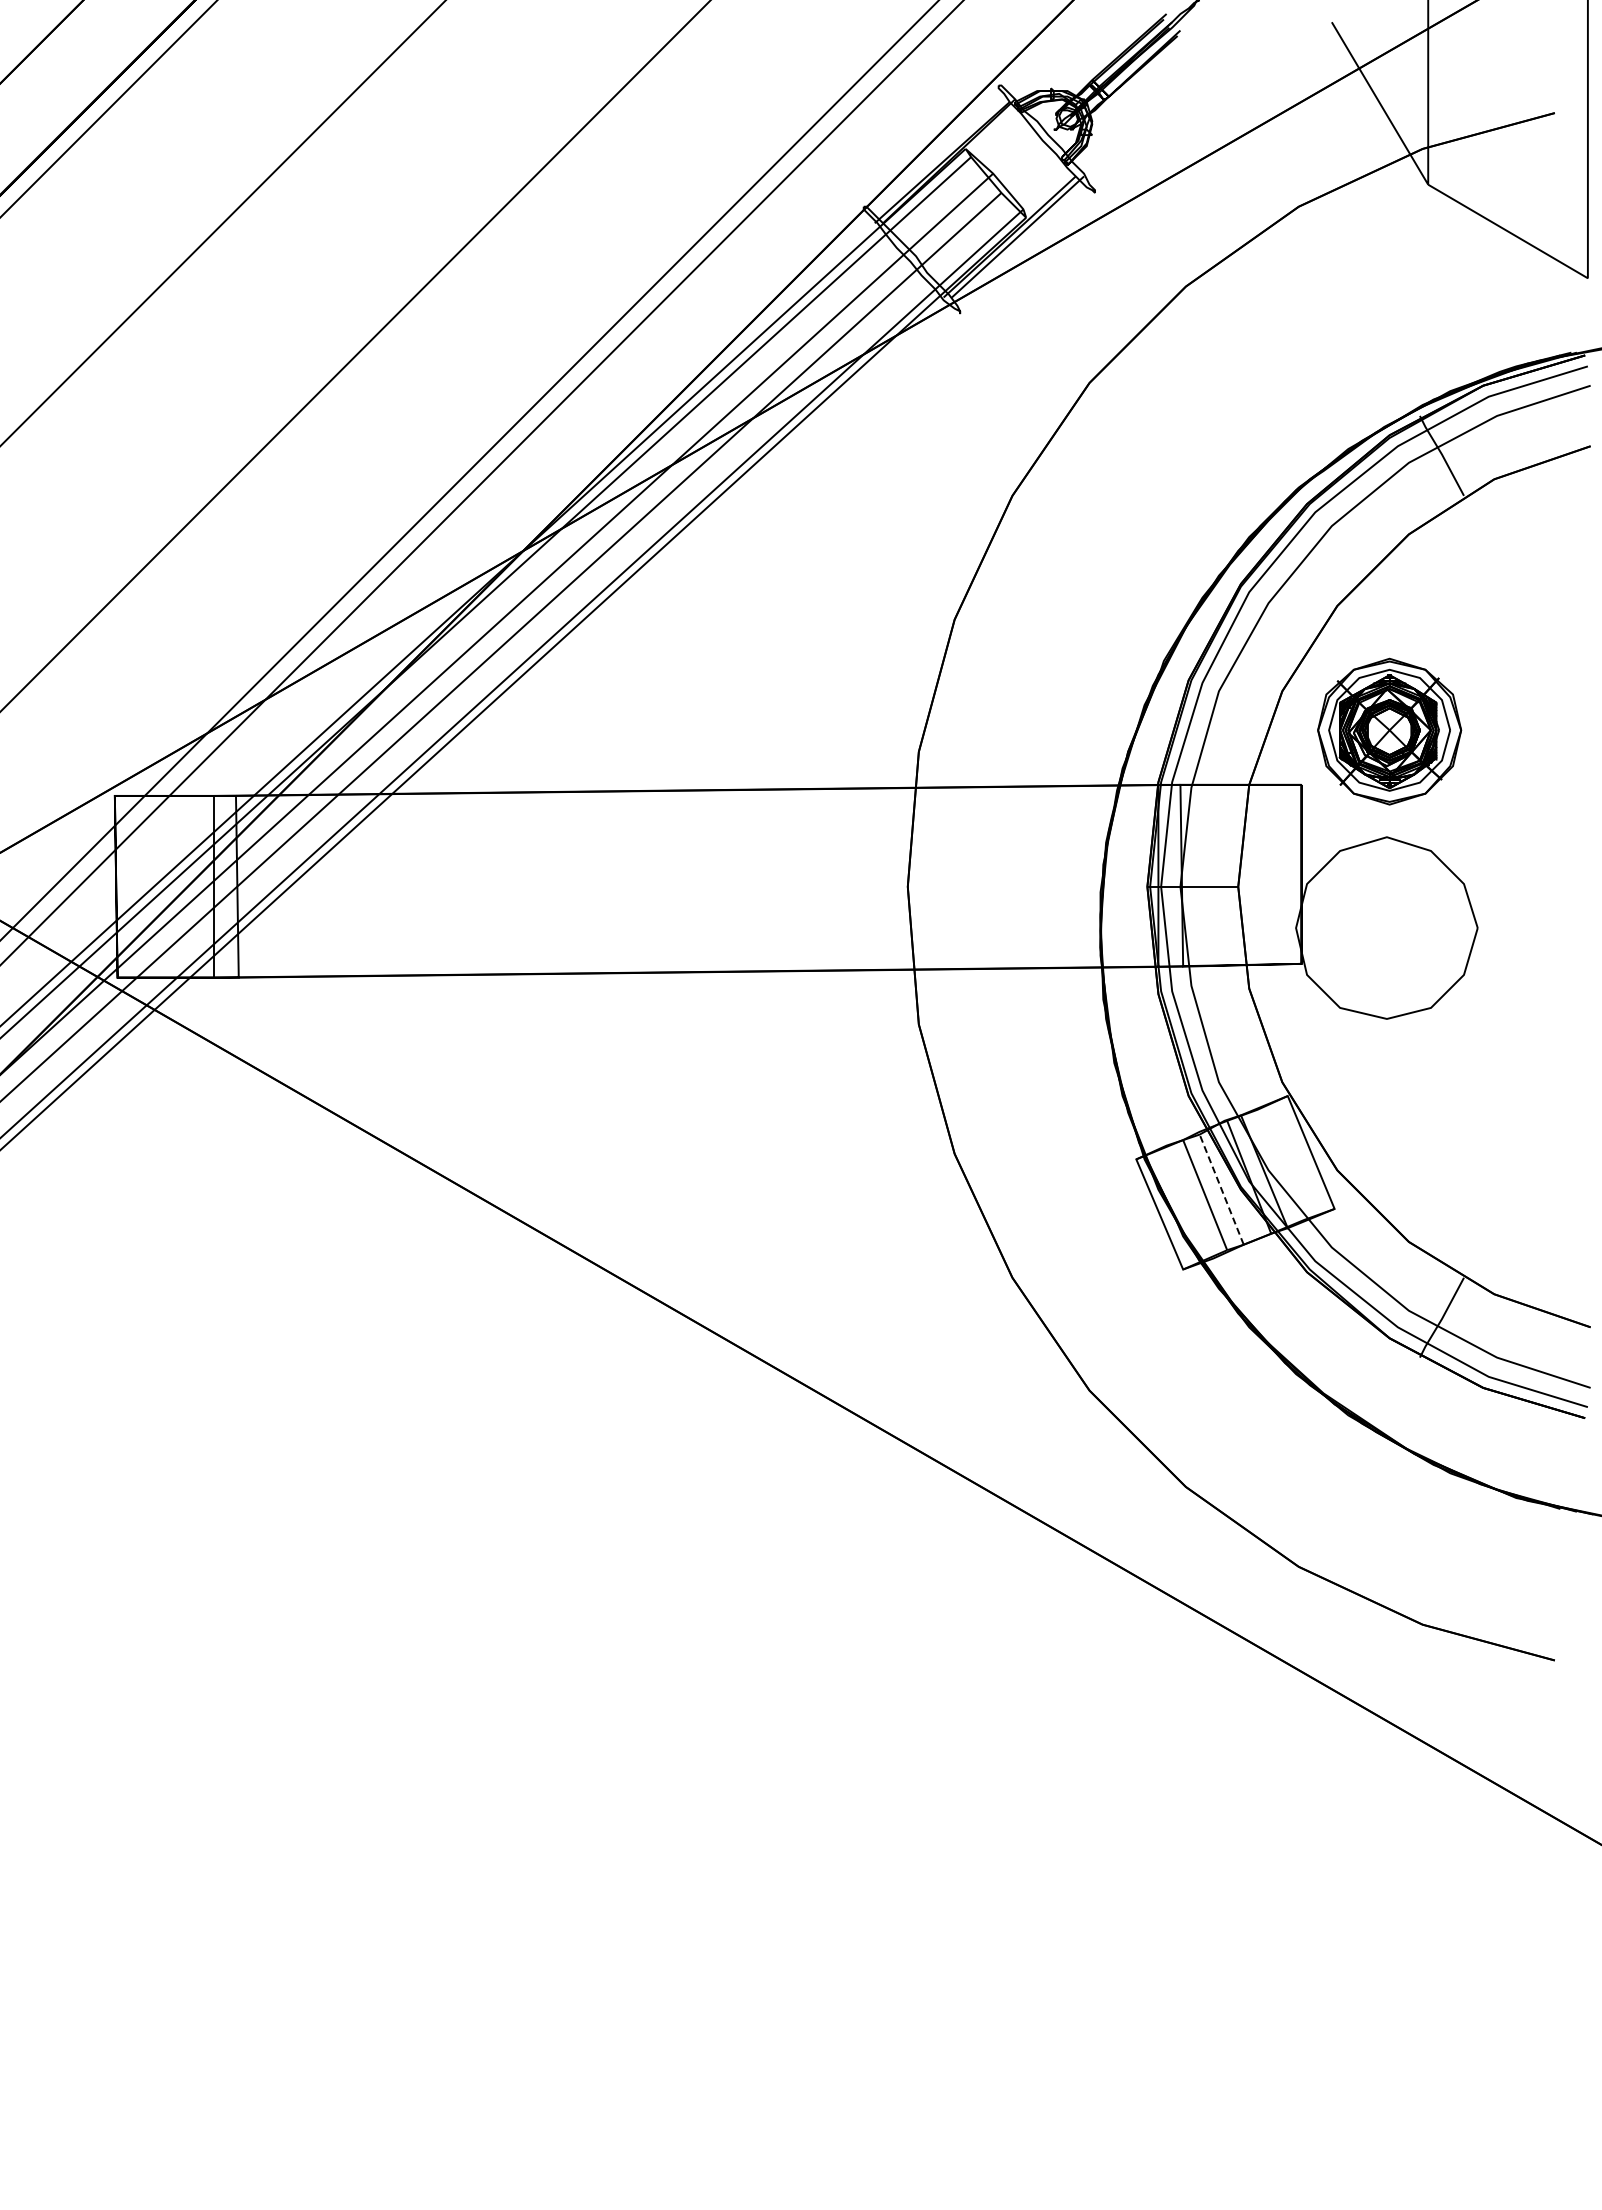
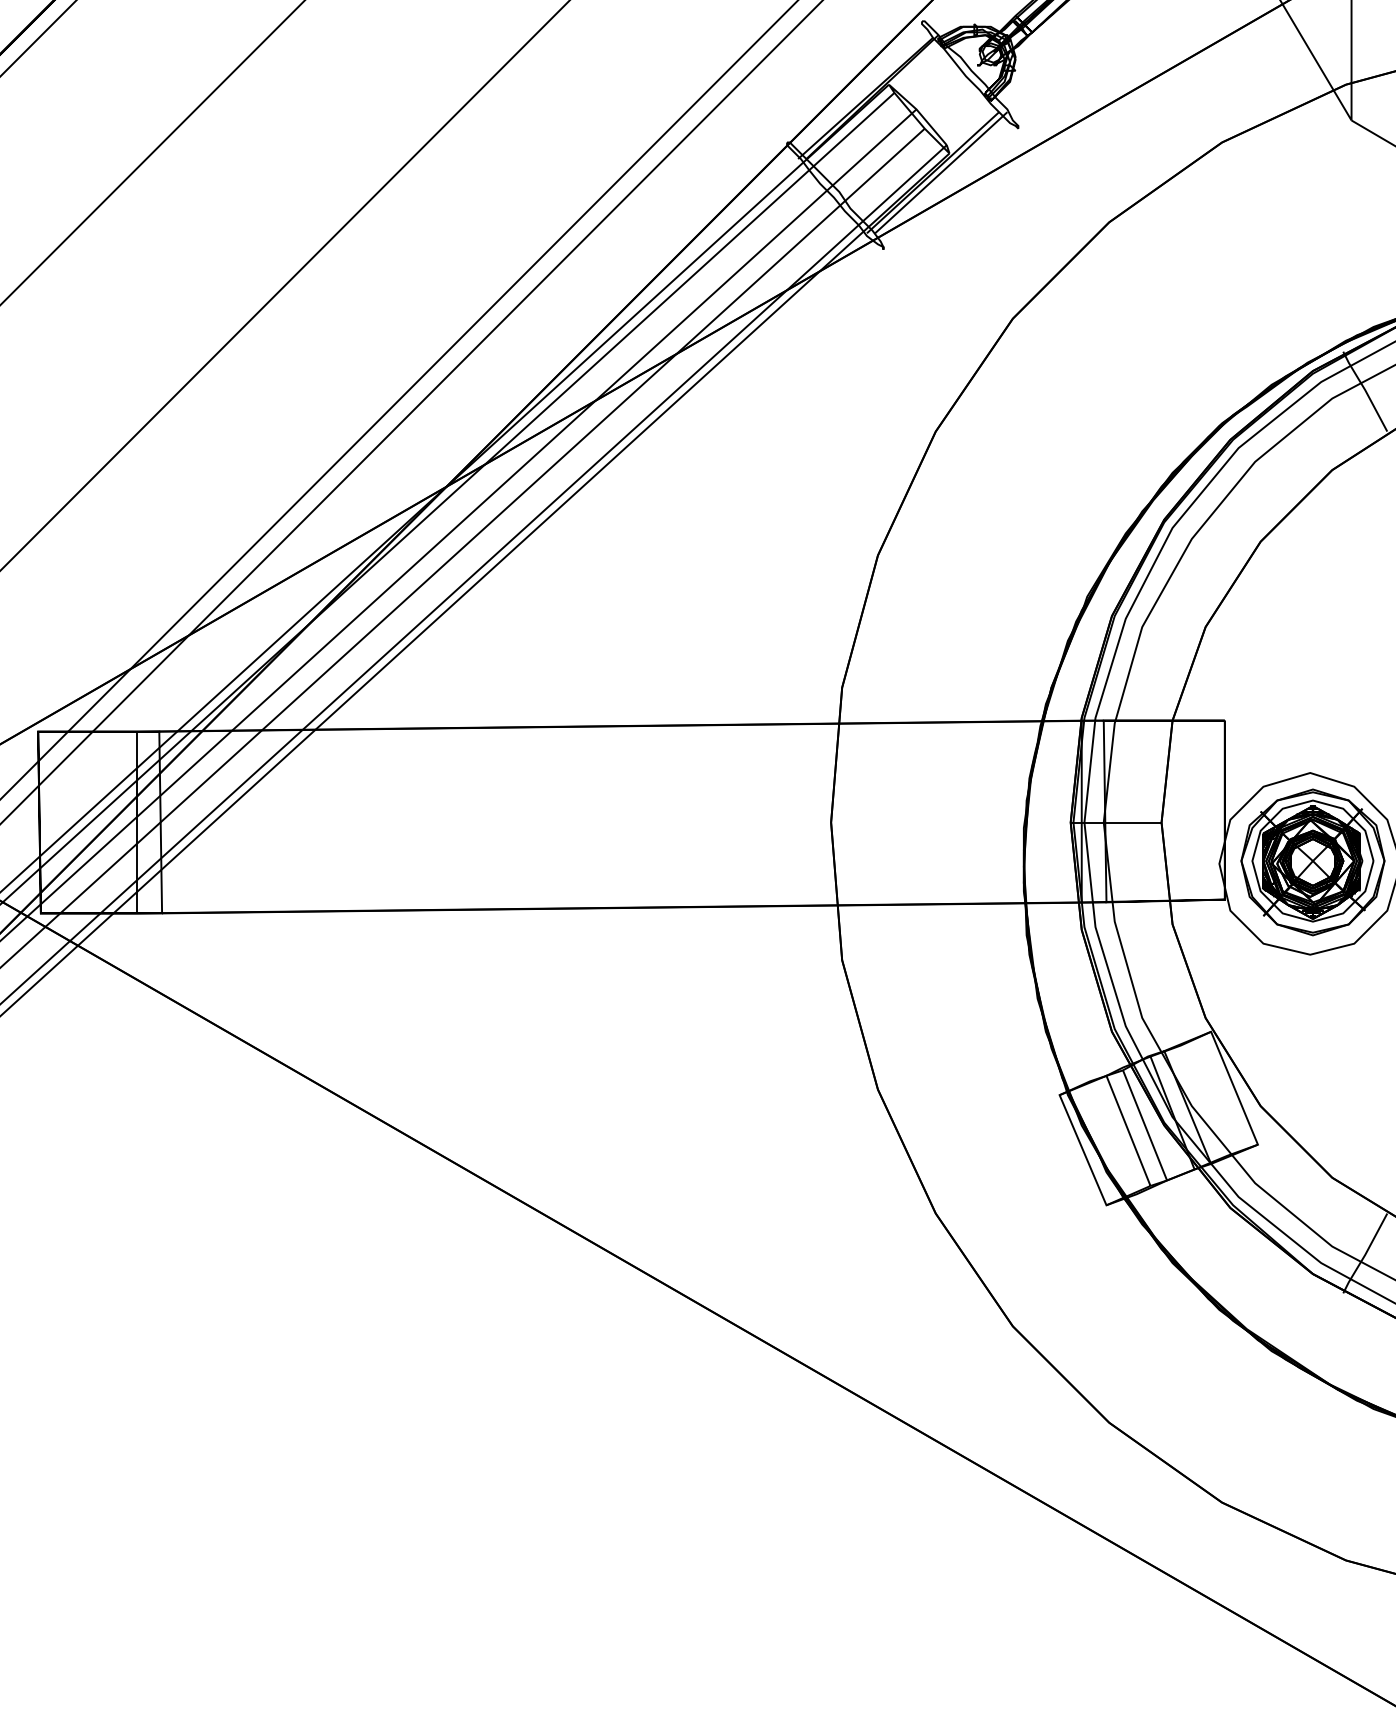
part: (1389, 731) -> (1312, 862), moved
line: (1221, 1189) -> (1144, 1125), dashed -> solid

